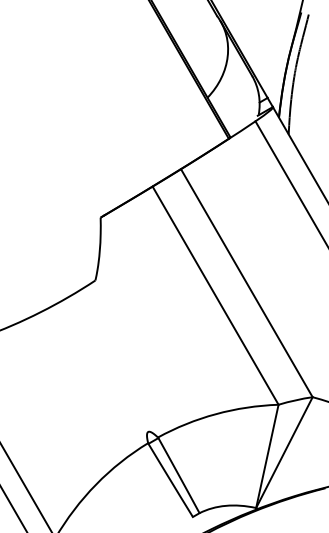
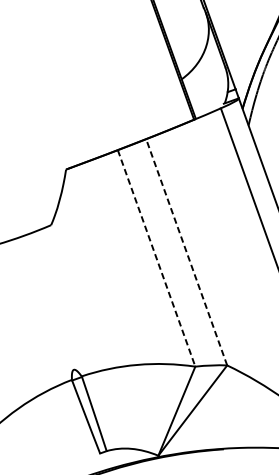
line: (246, 283) -> (186, 252), solid -> dashed
line: (215, 295) -> (156, 258), solid -> dashed

